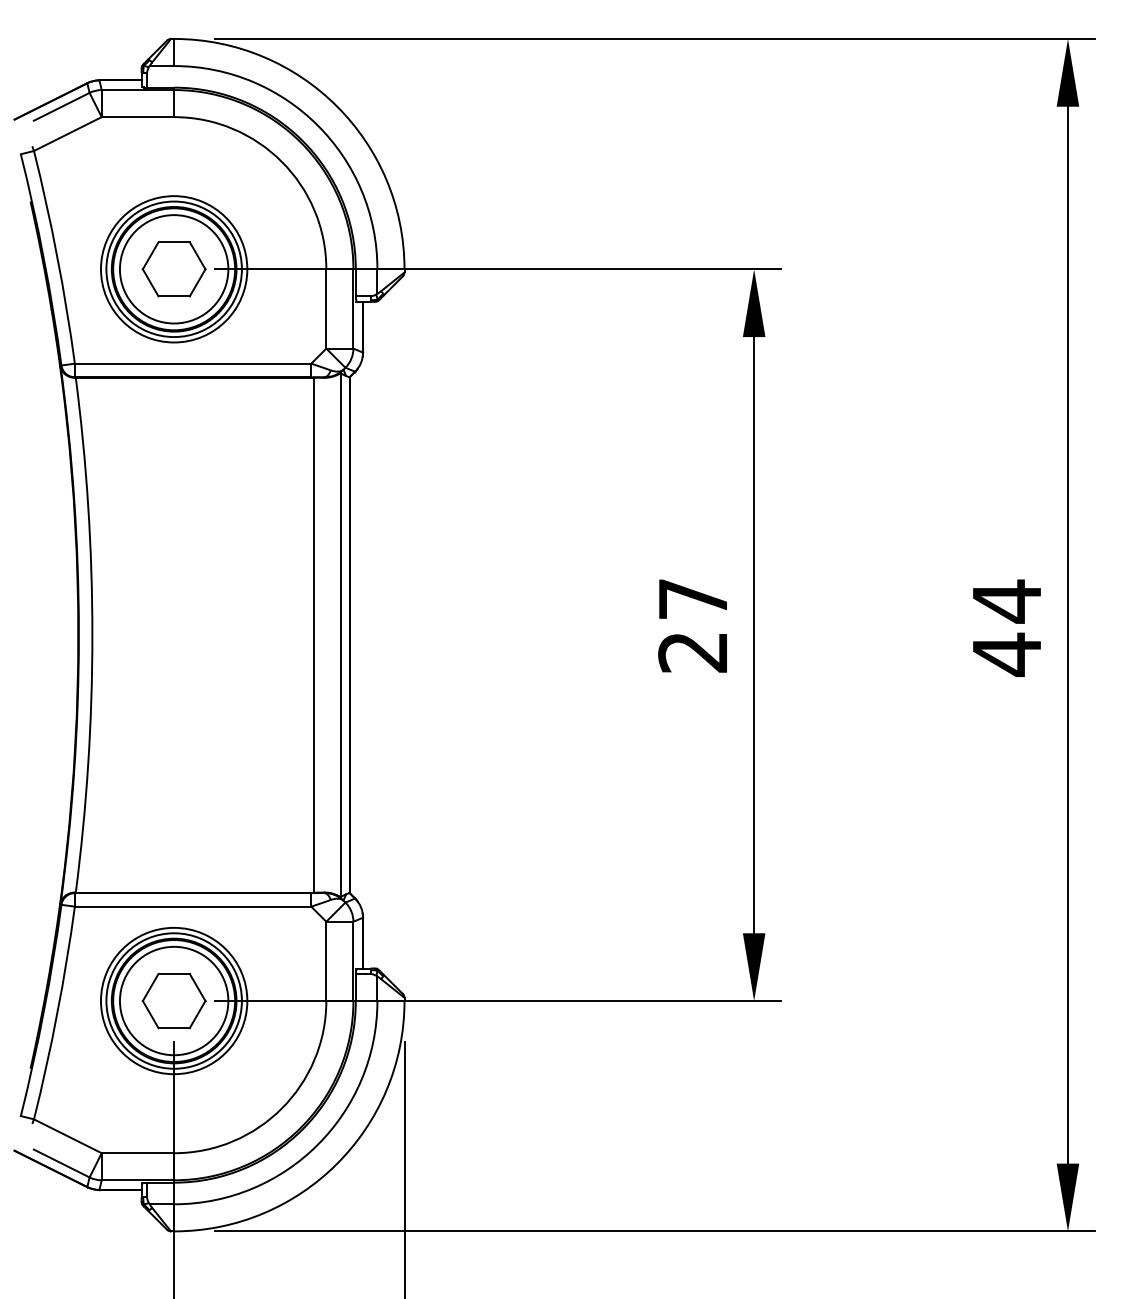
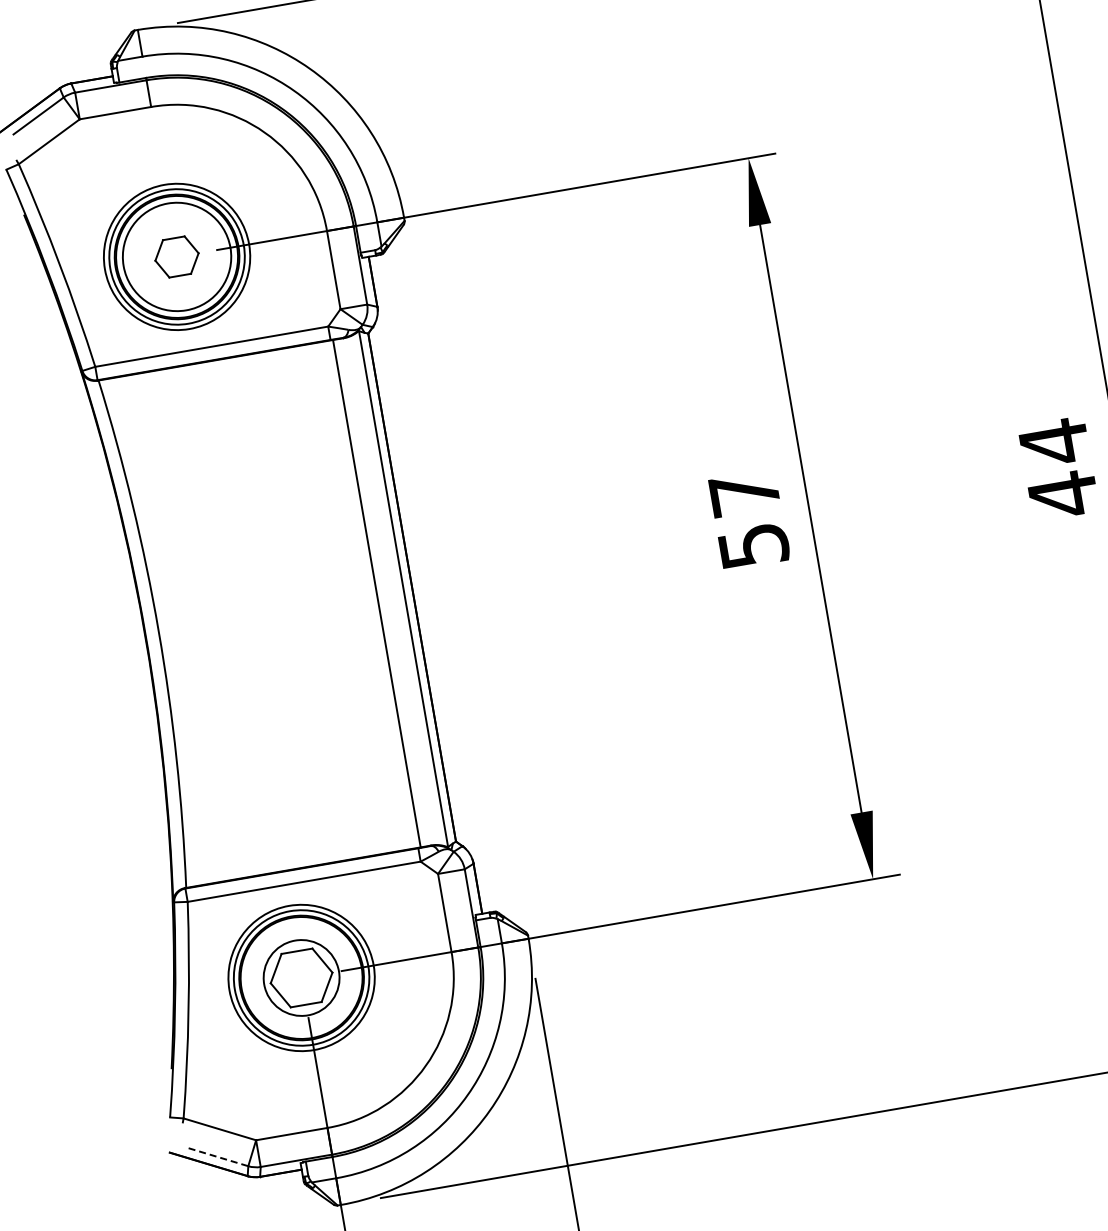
part: (173, 269) -> (176, 257), size x0.7
text: (693, 652) -> (754, 546), 27 -> 57
circle: (173, 1000) -> (300, 977), size x0.7
line: (62, 1163) -> (219, 1157), solid -> dashed

